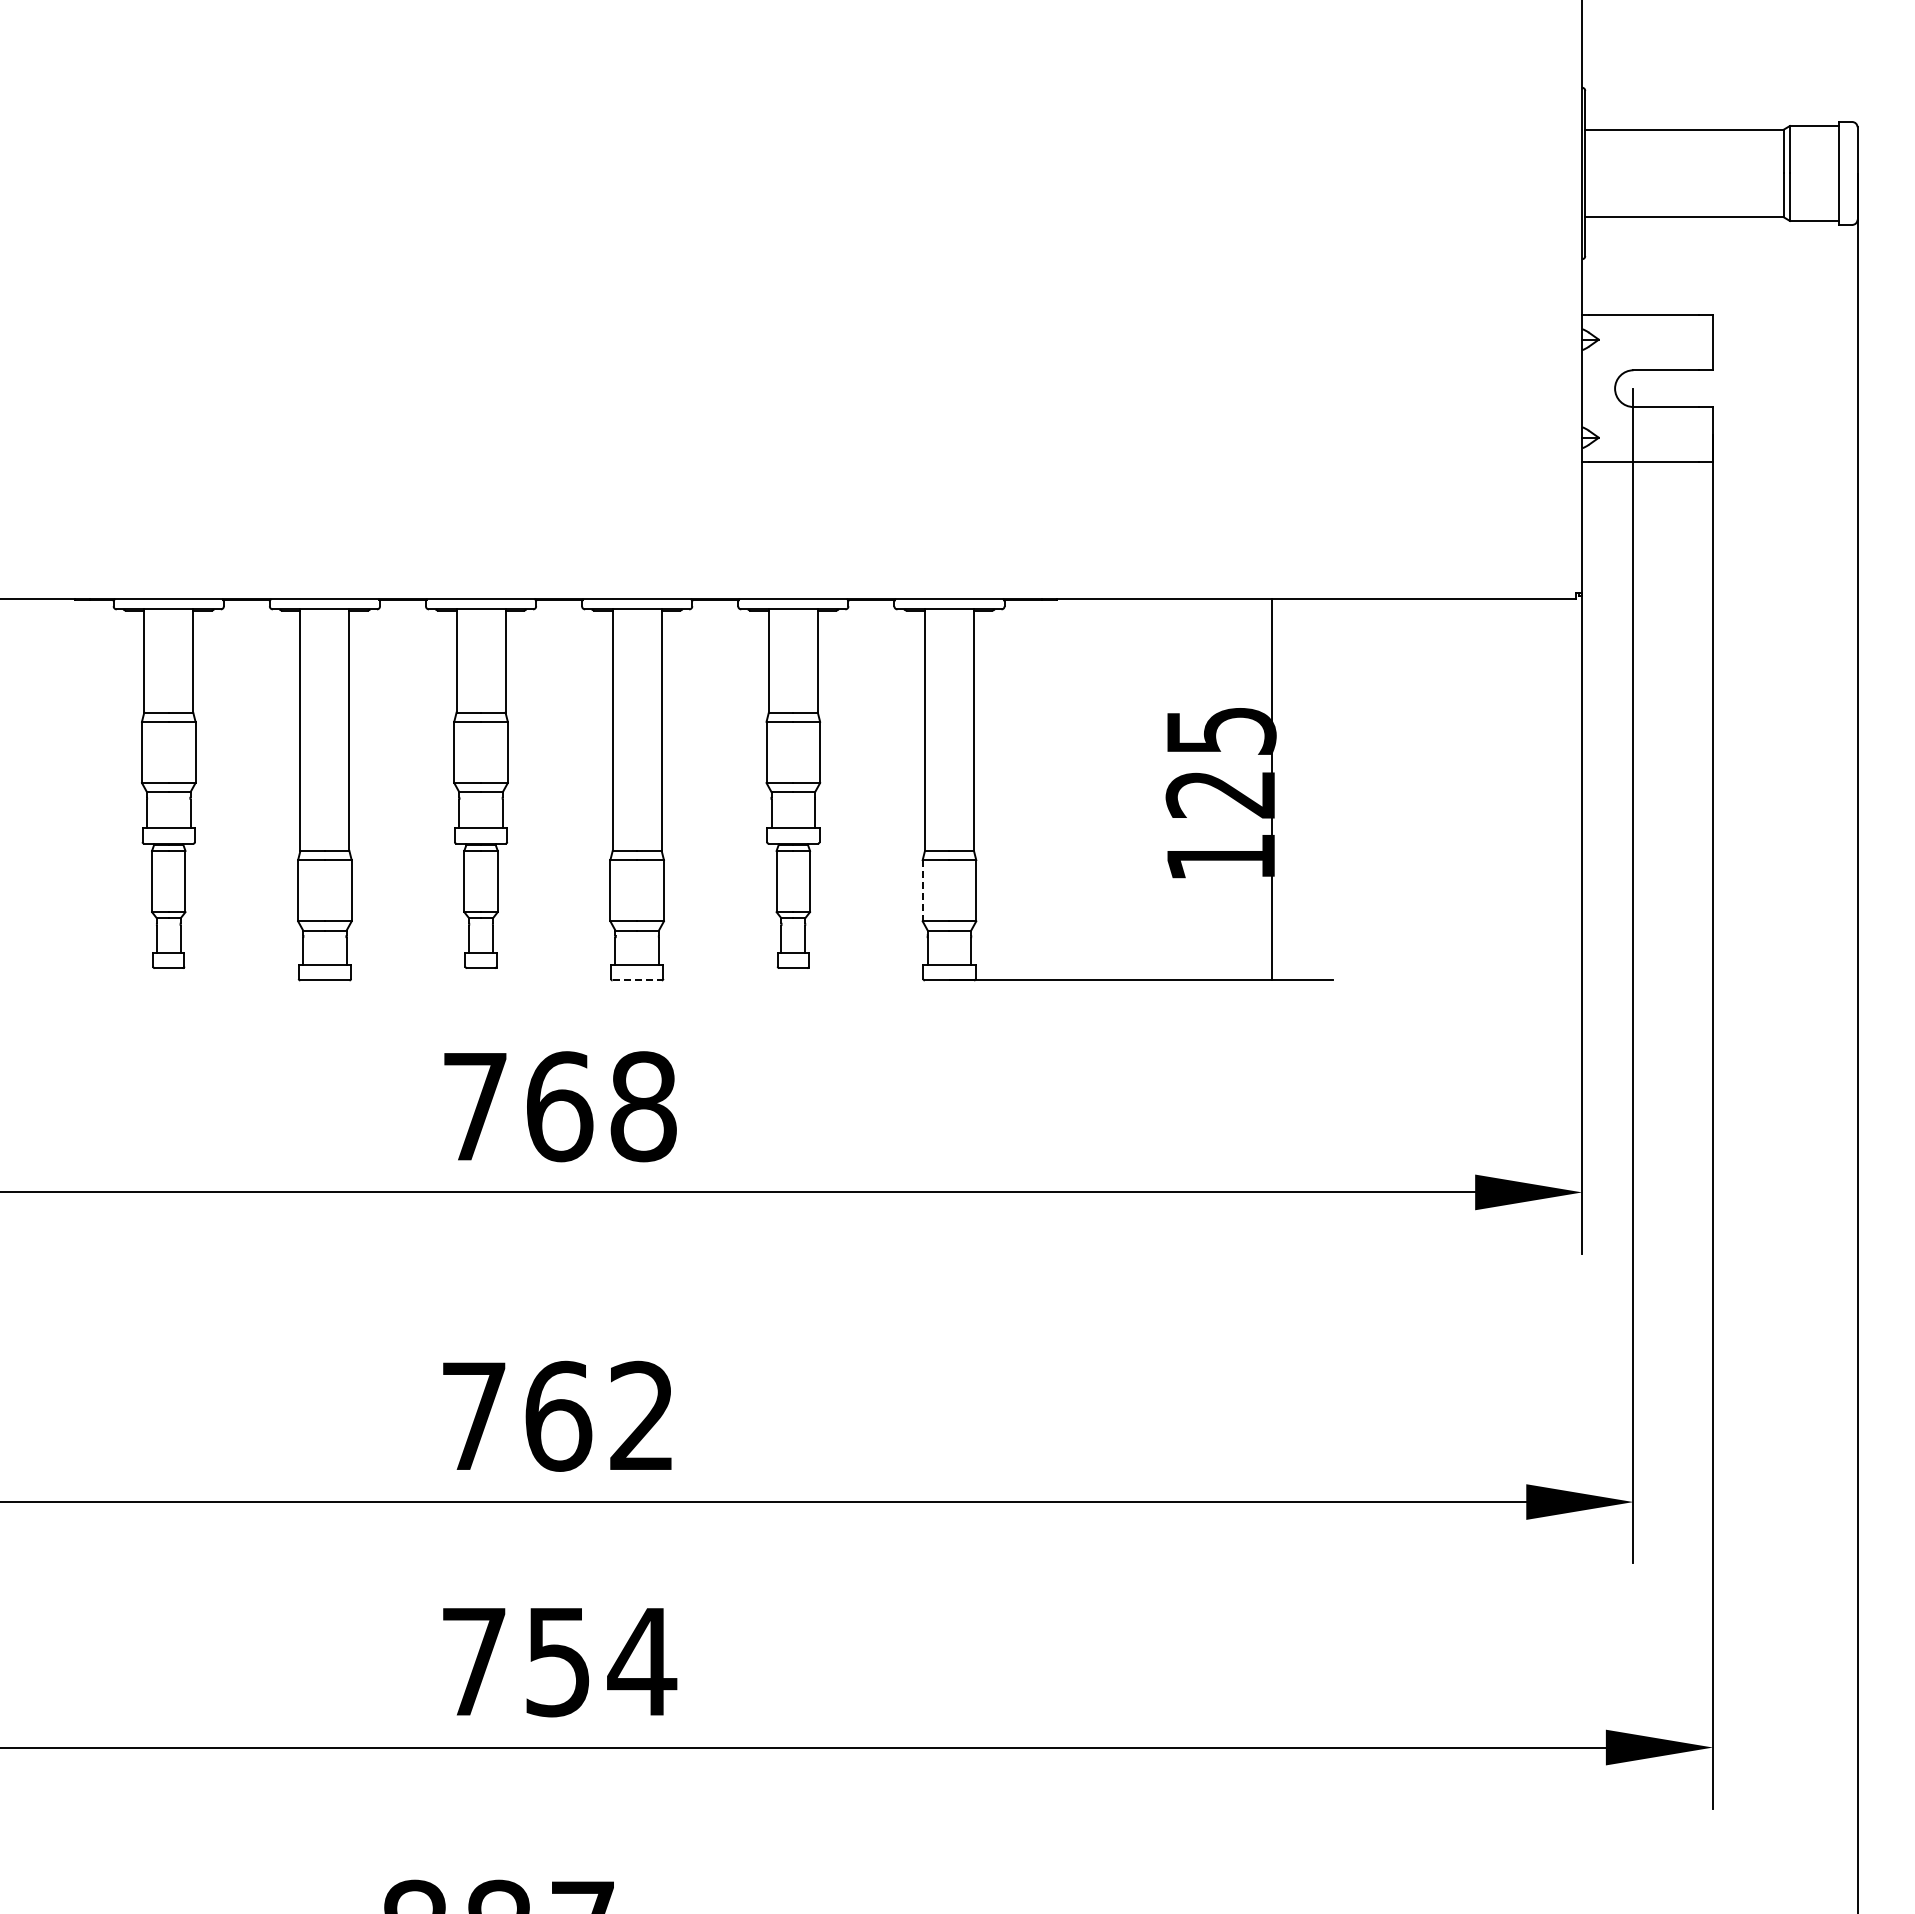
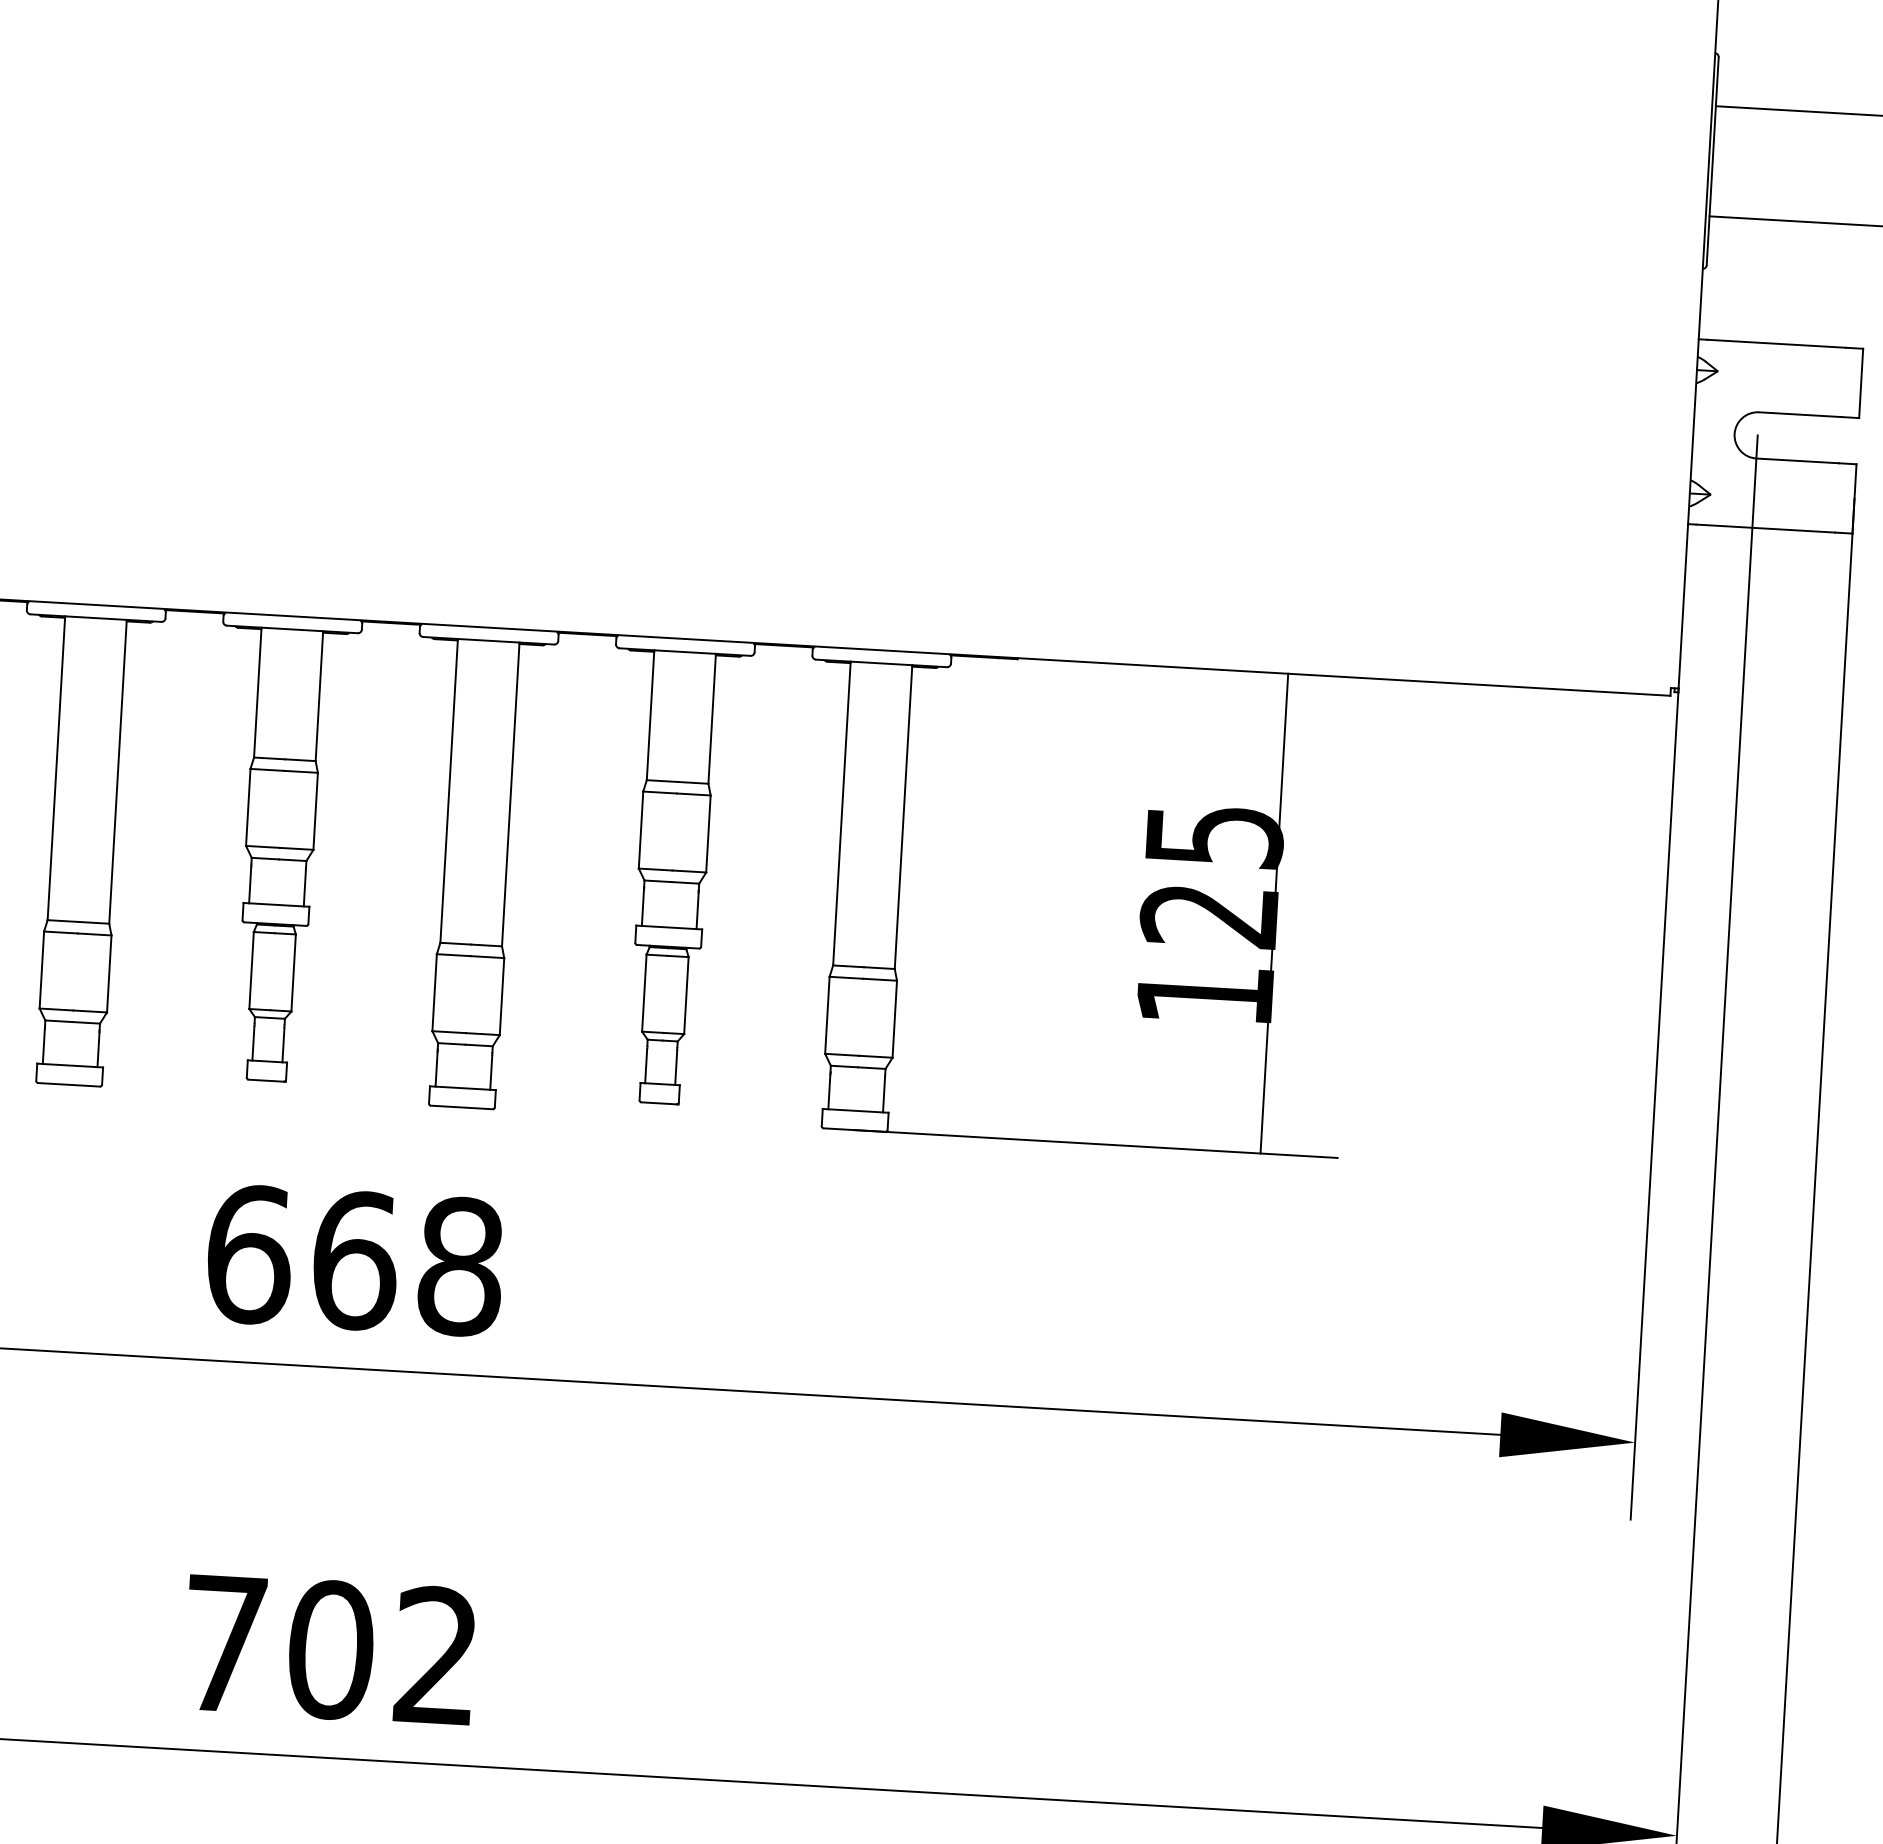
line: (922, 890) -> (827, 1015), dashed -> solid
line: (637, 980) -> (462, 1107), dashed -> solid
text: (475, 1106) -> (249, 1254), 768 -> 668
text: (558, 1415) -> (331, 1648), 762 -> 702

